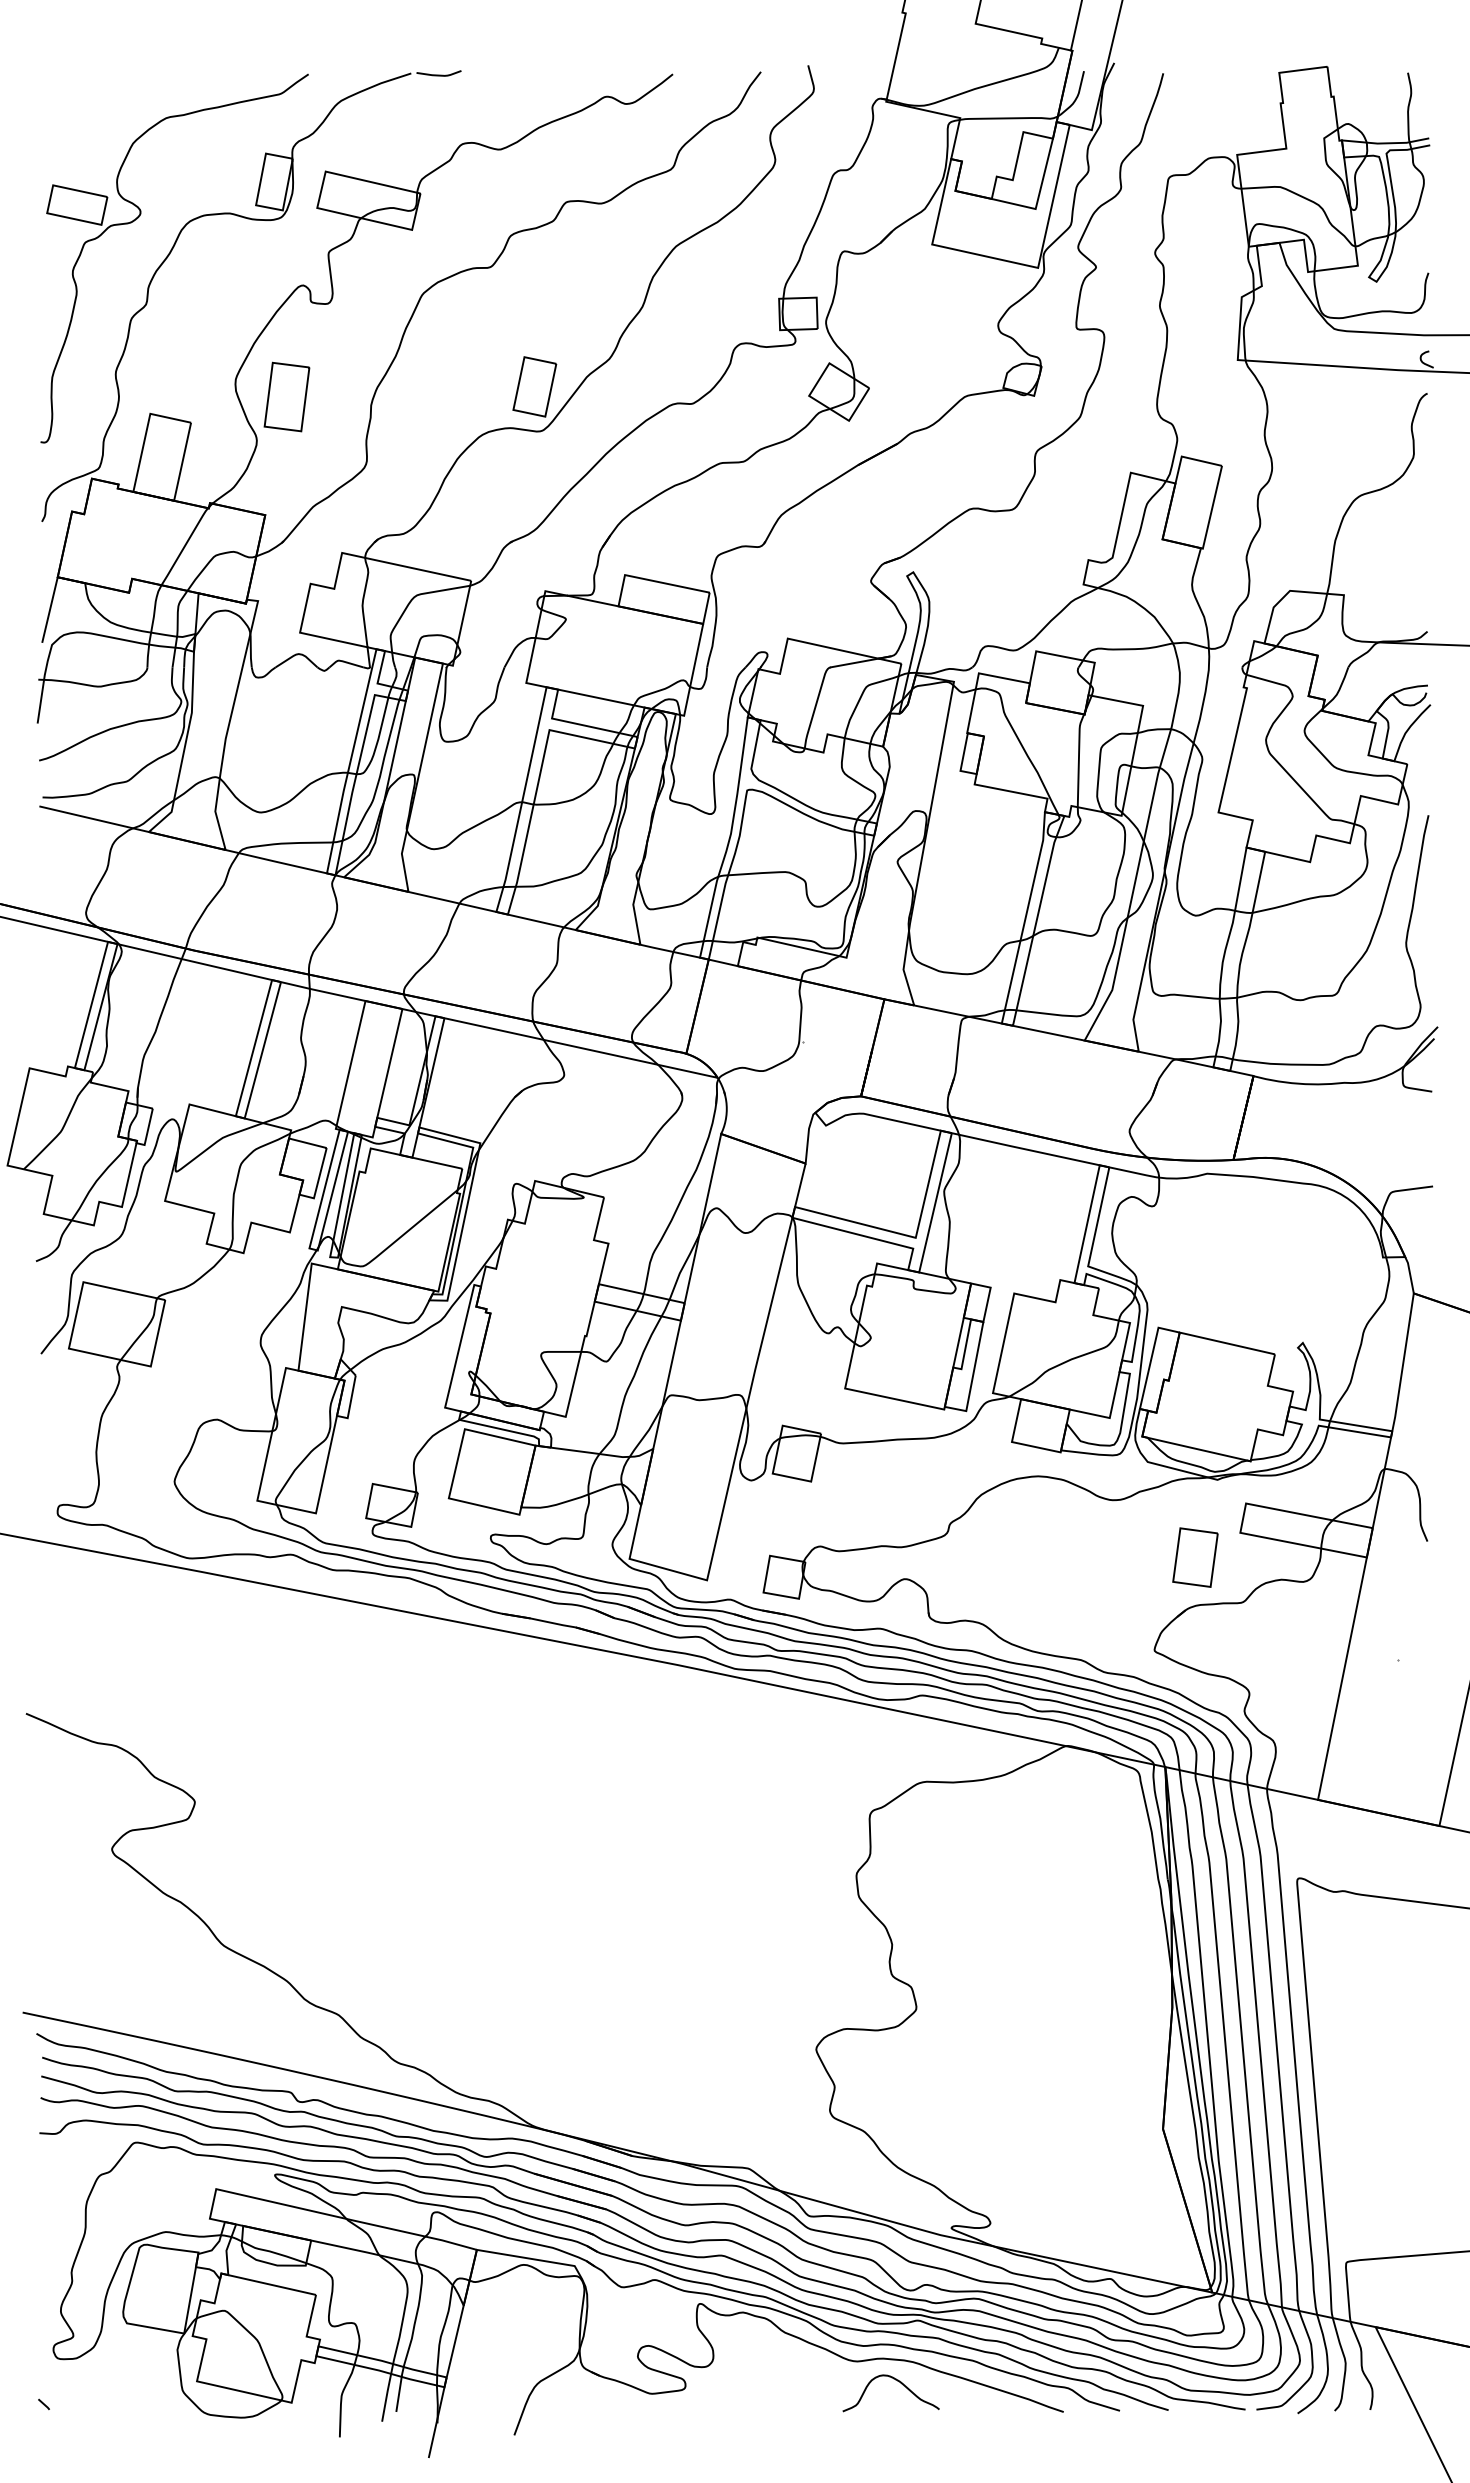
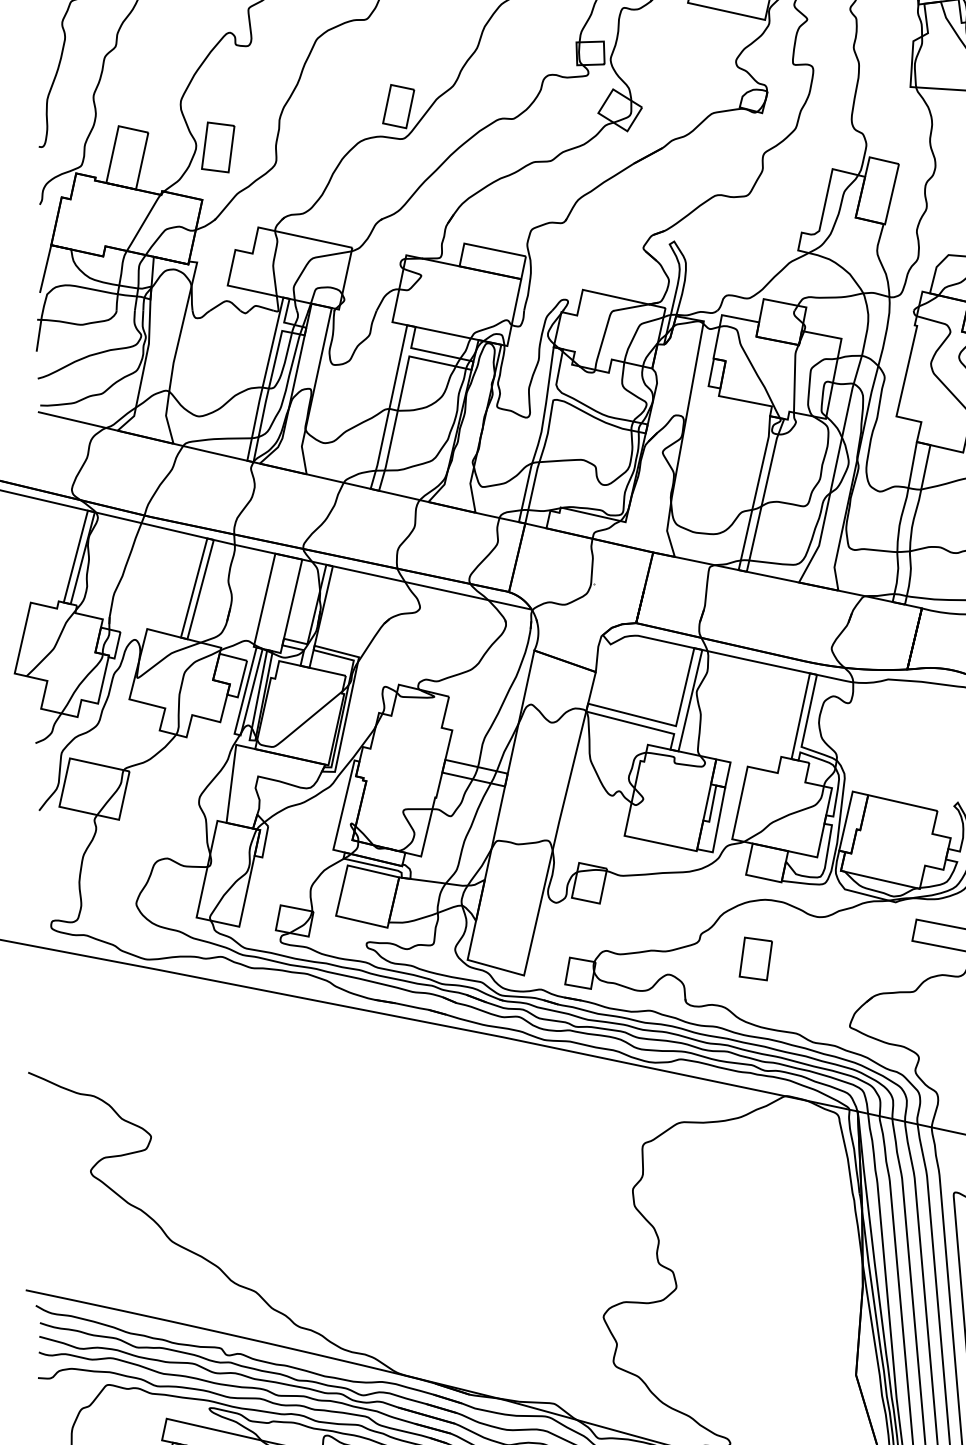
part: (286, 396) -> (217, 147), moved
part: (1195, 1557) -> (755, 958), moved

